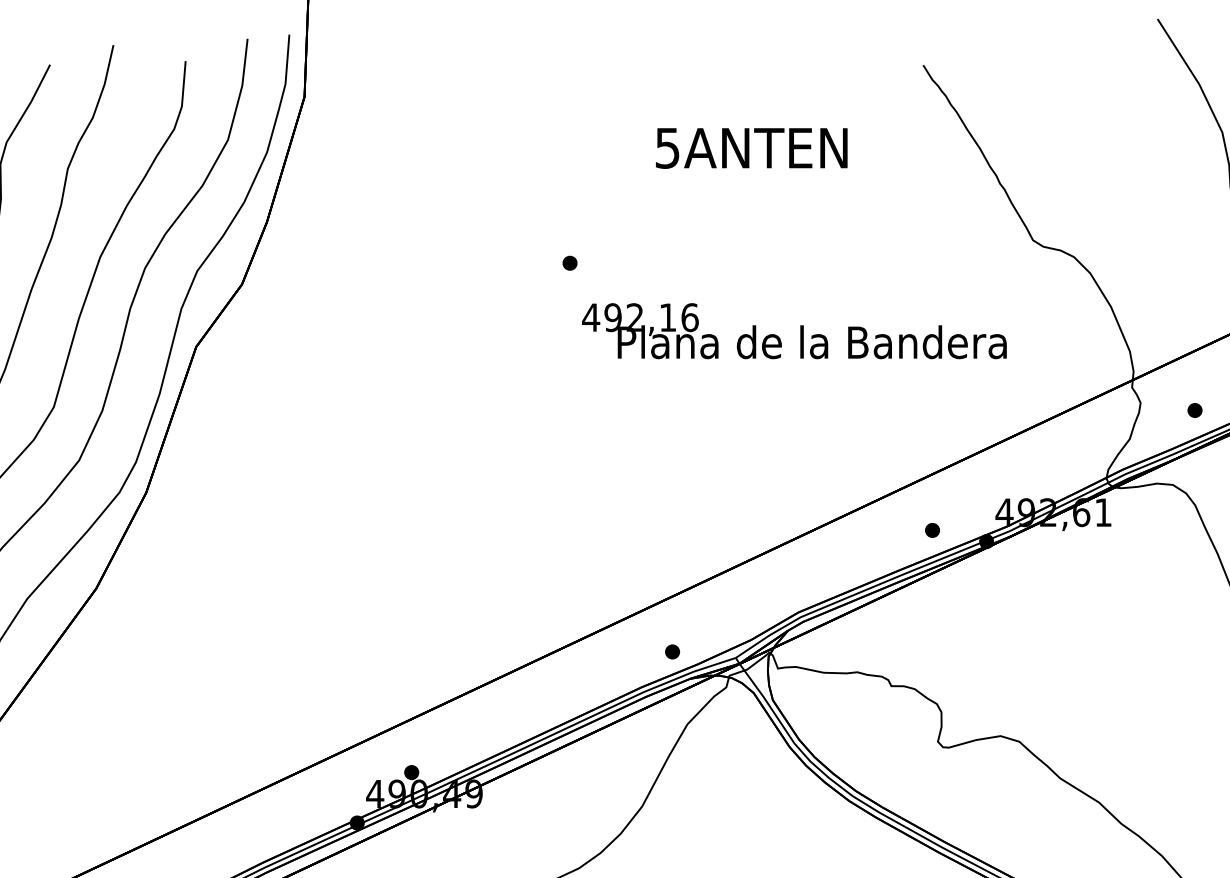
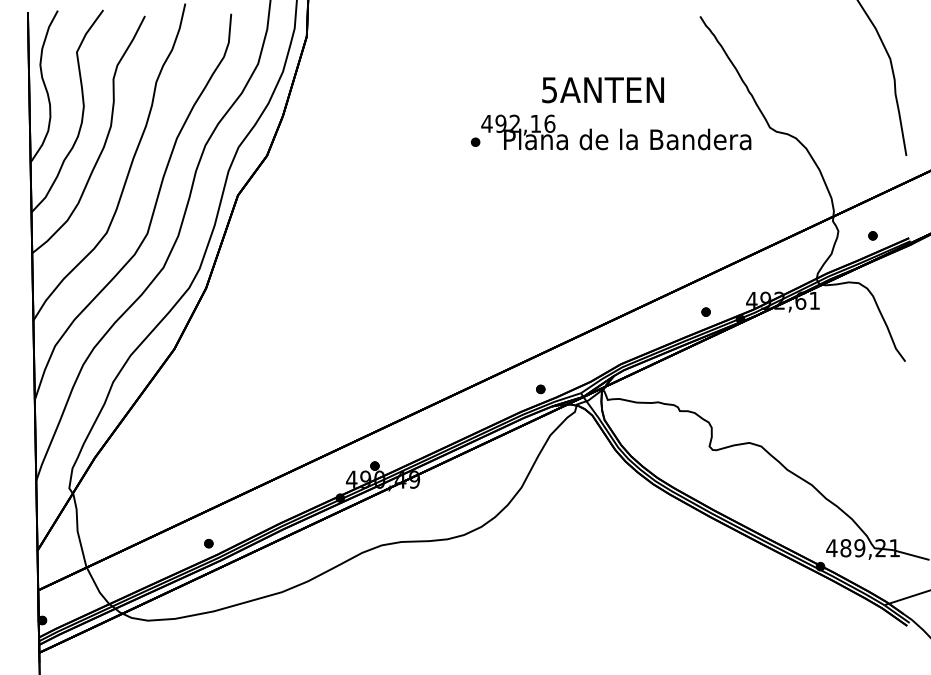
text: (750, 148) -> (602, 90), moved
text: (794, 331) -> (616, 132), moved

